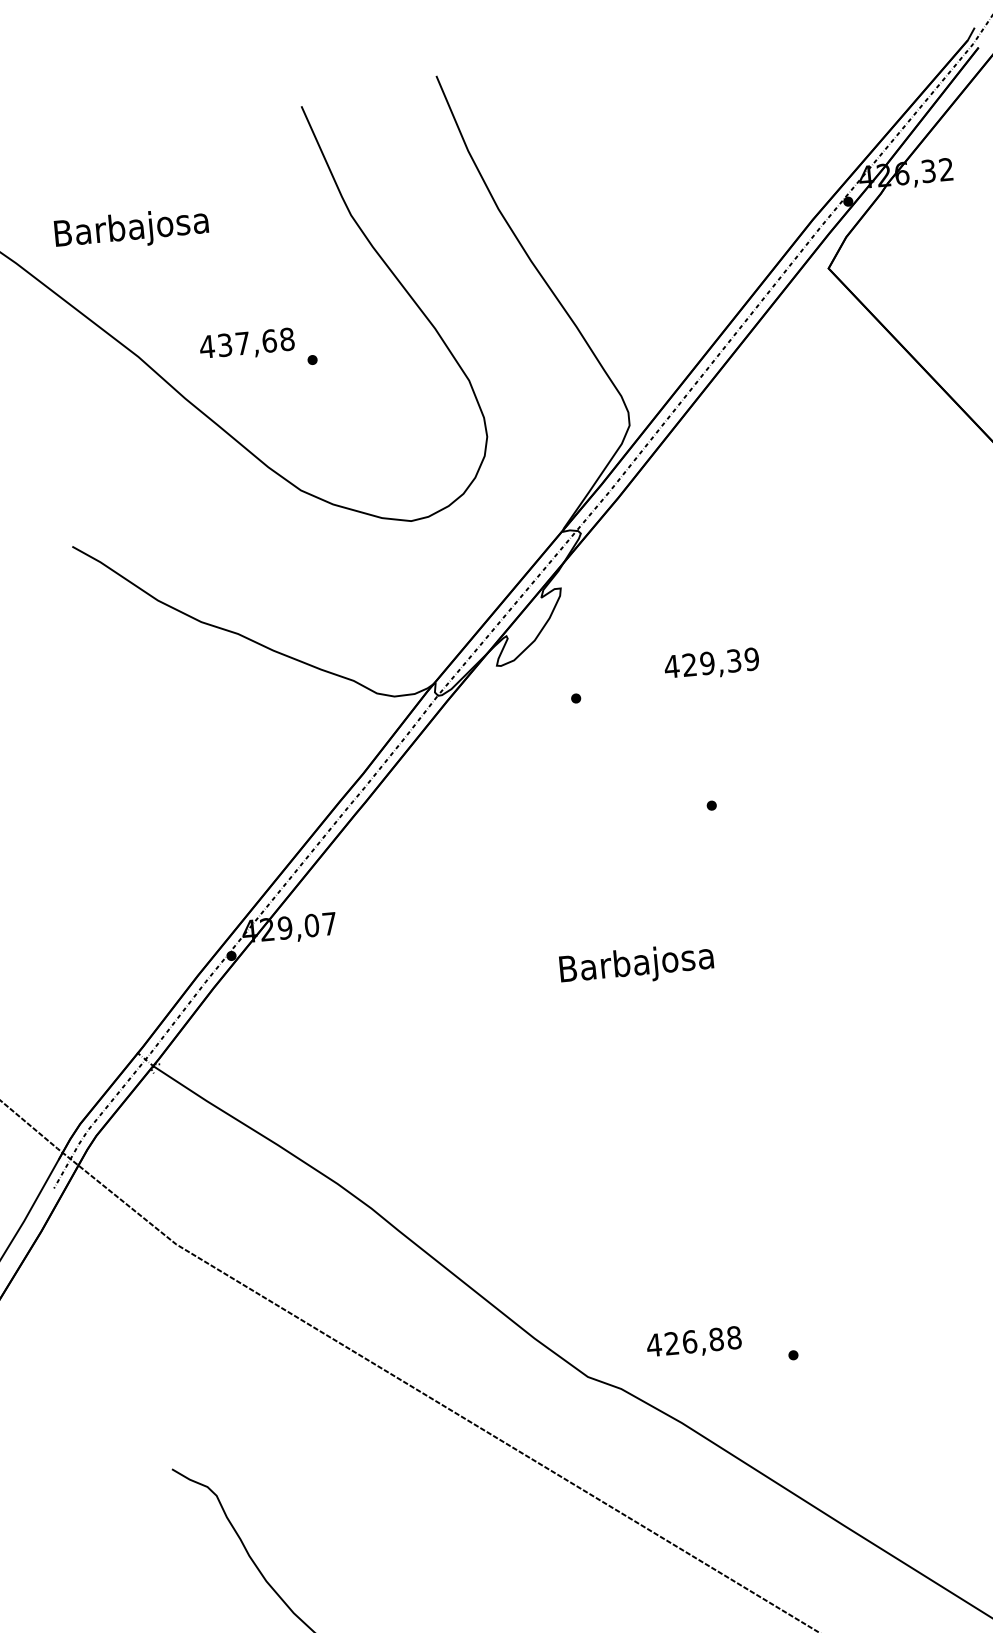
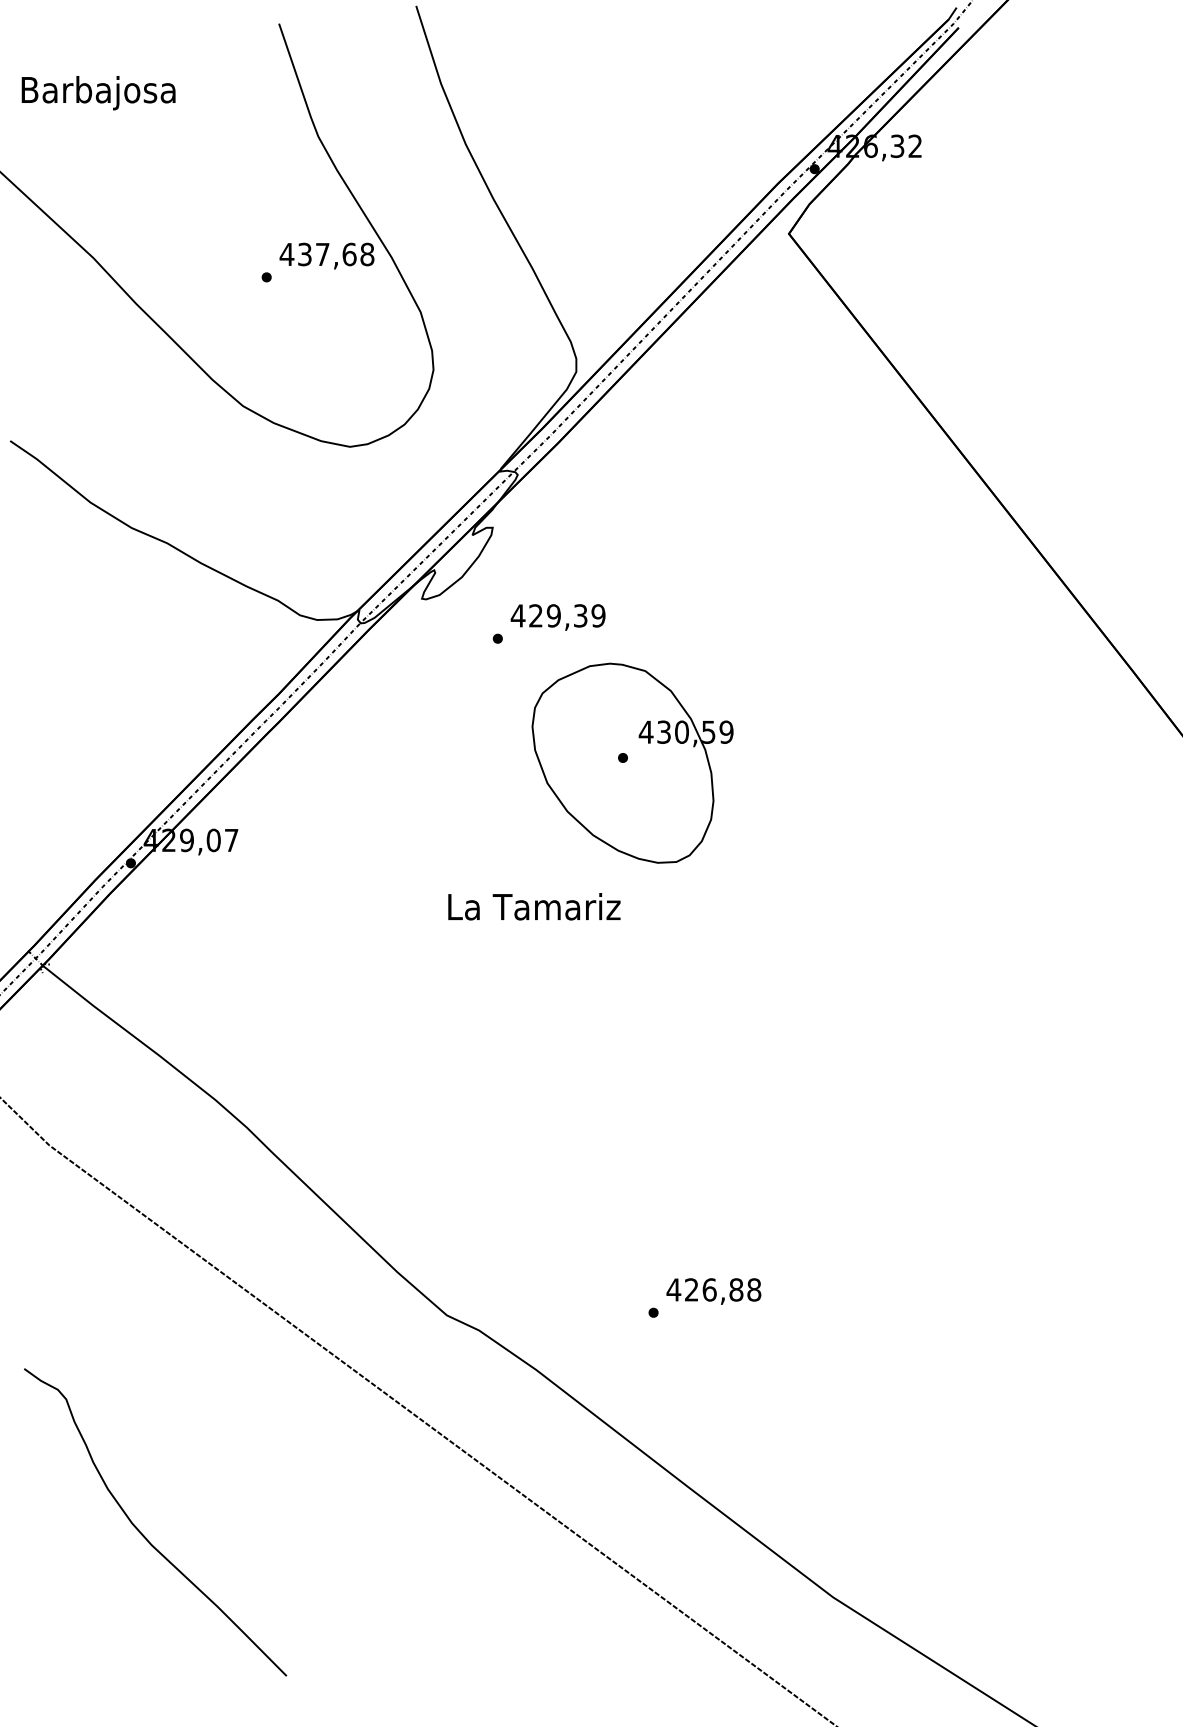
text: (131, 230) -> (98, 93), moved
text: (246, 344) -> (326, 255), moved
text: (711, 664) -> (557, 617), moved
part: (721, 809) -> (632, 762), added
text: (637, 965) -> (534, 910), Barbajosa -> La Tamariz
text: (693, 1343) -> (713, 1291), moved

